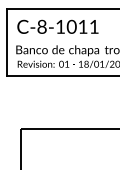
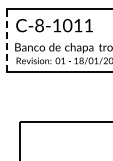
line: (7, 42) -> (6, 40), solid -> dashed

